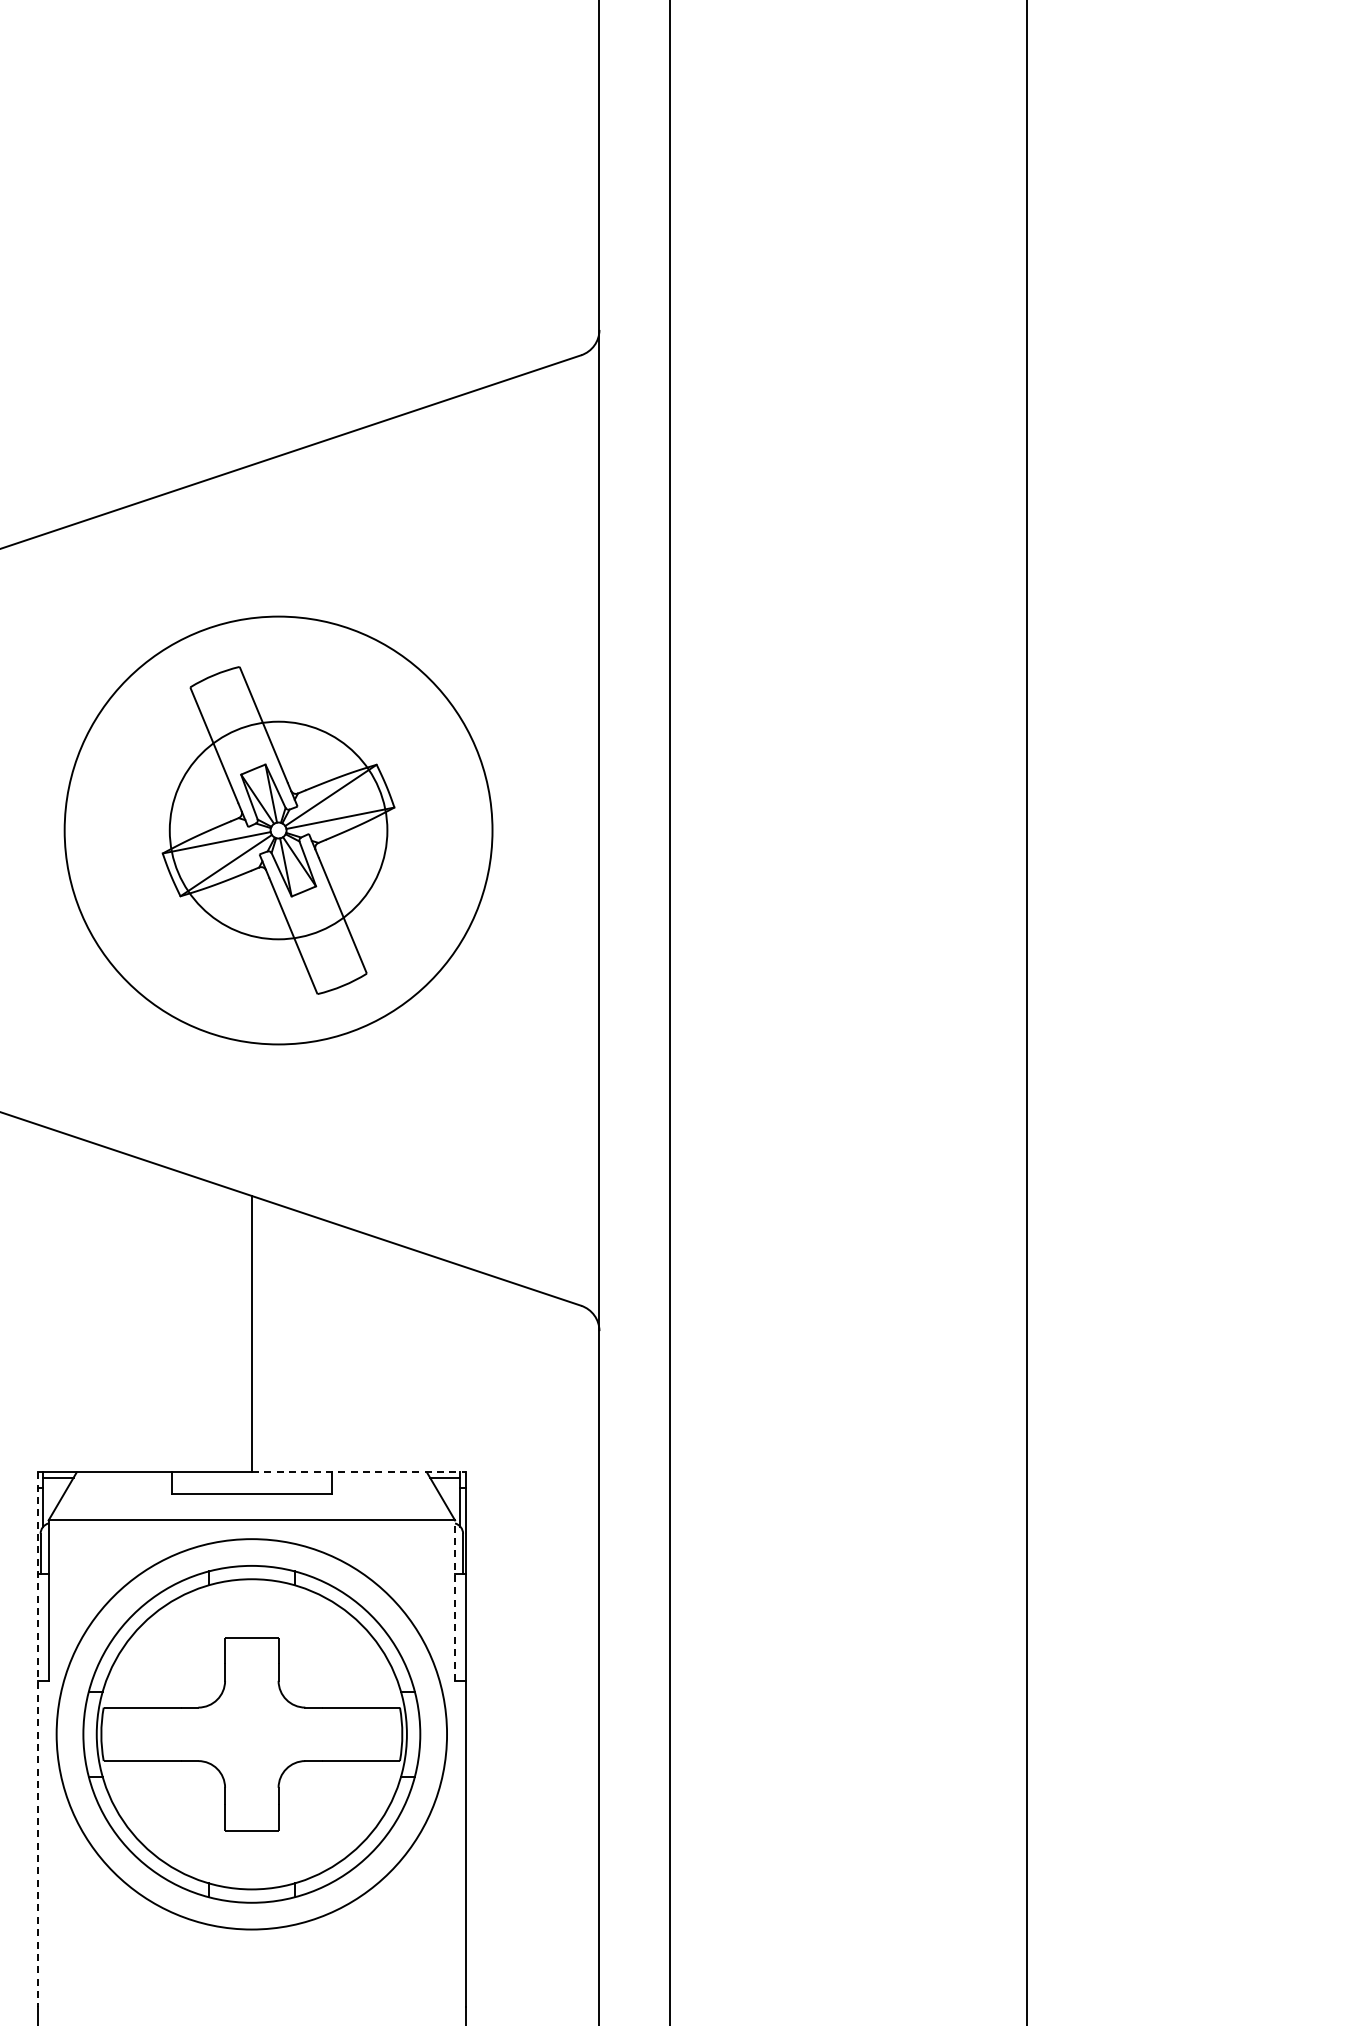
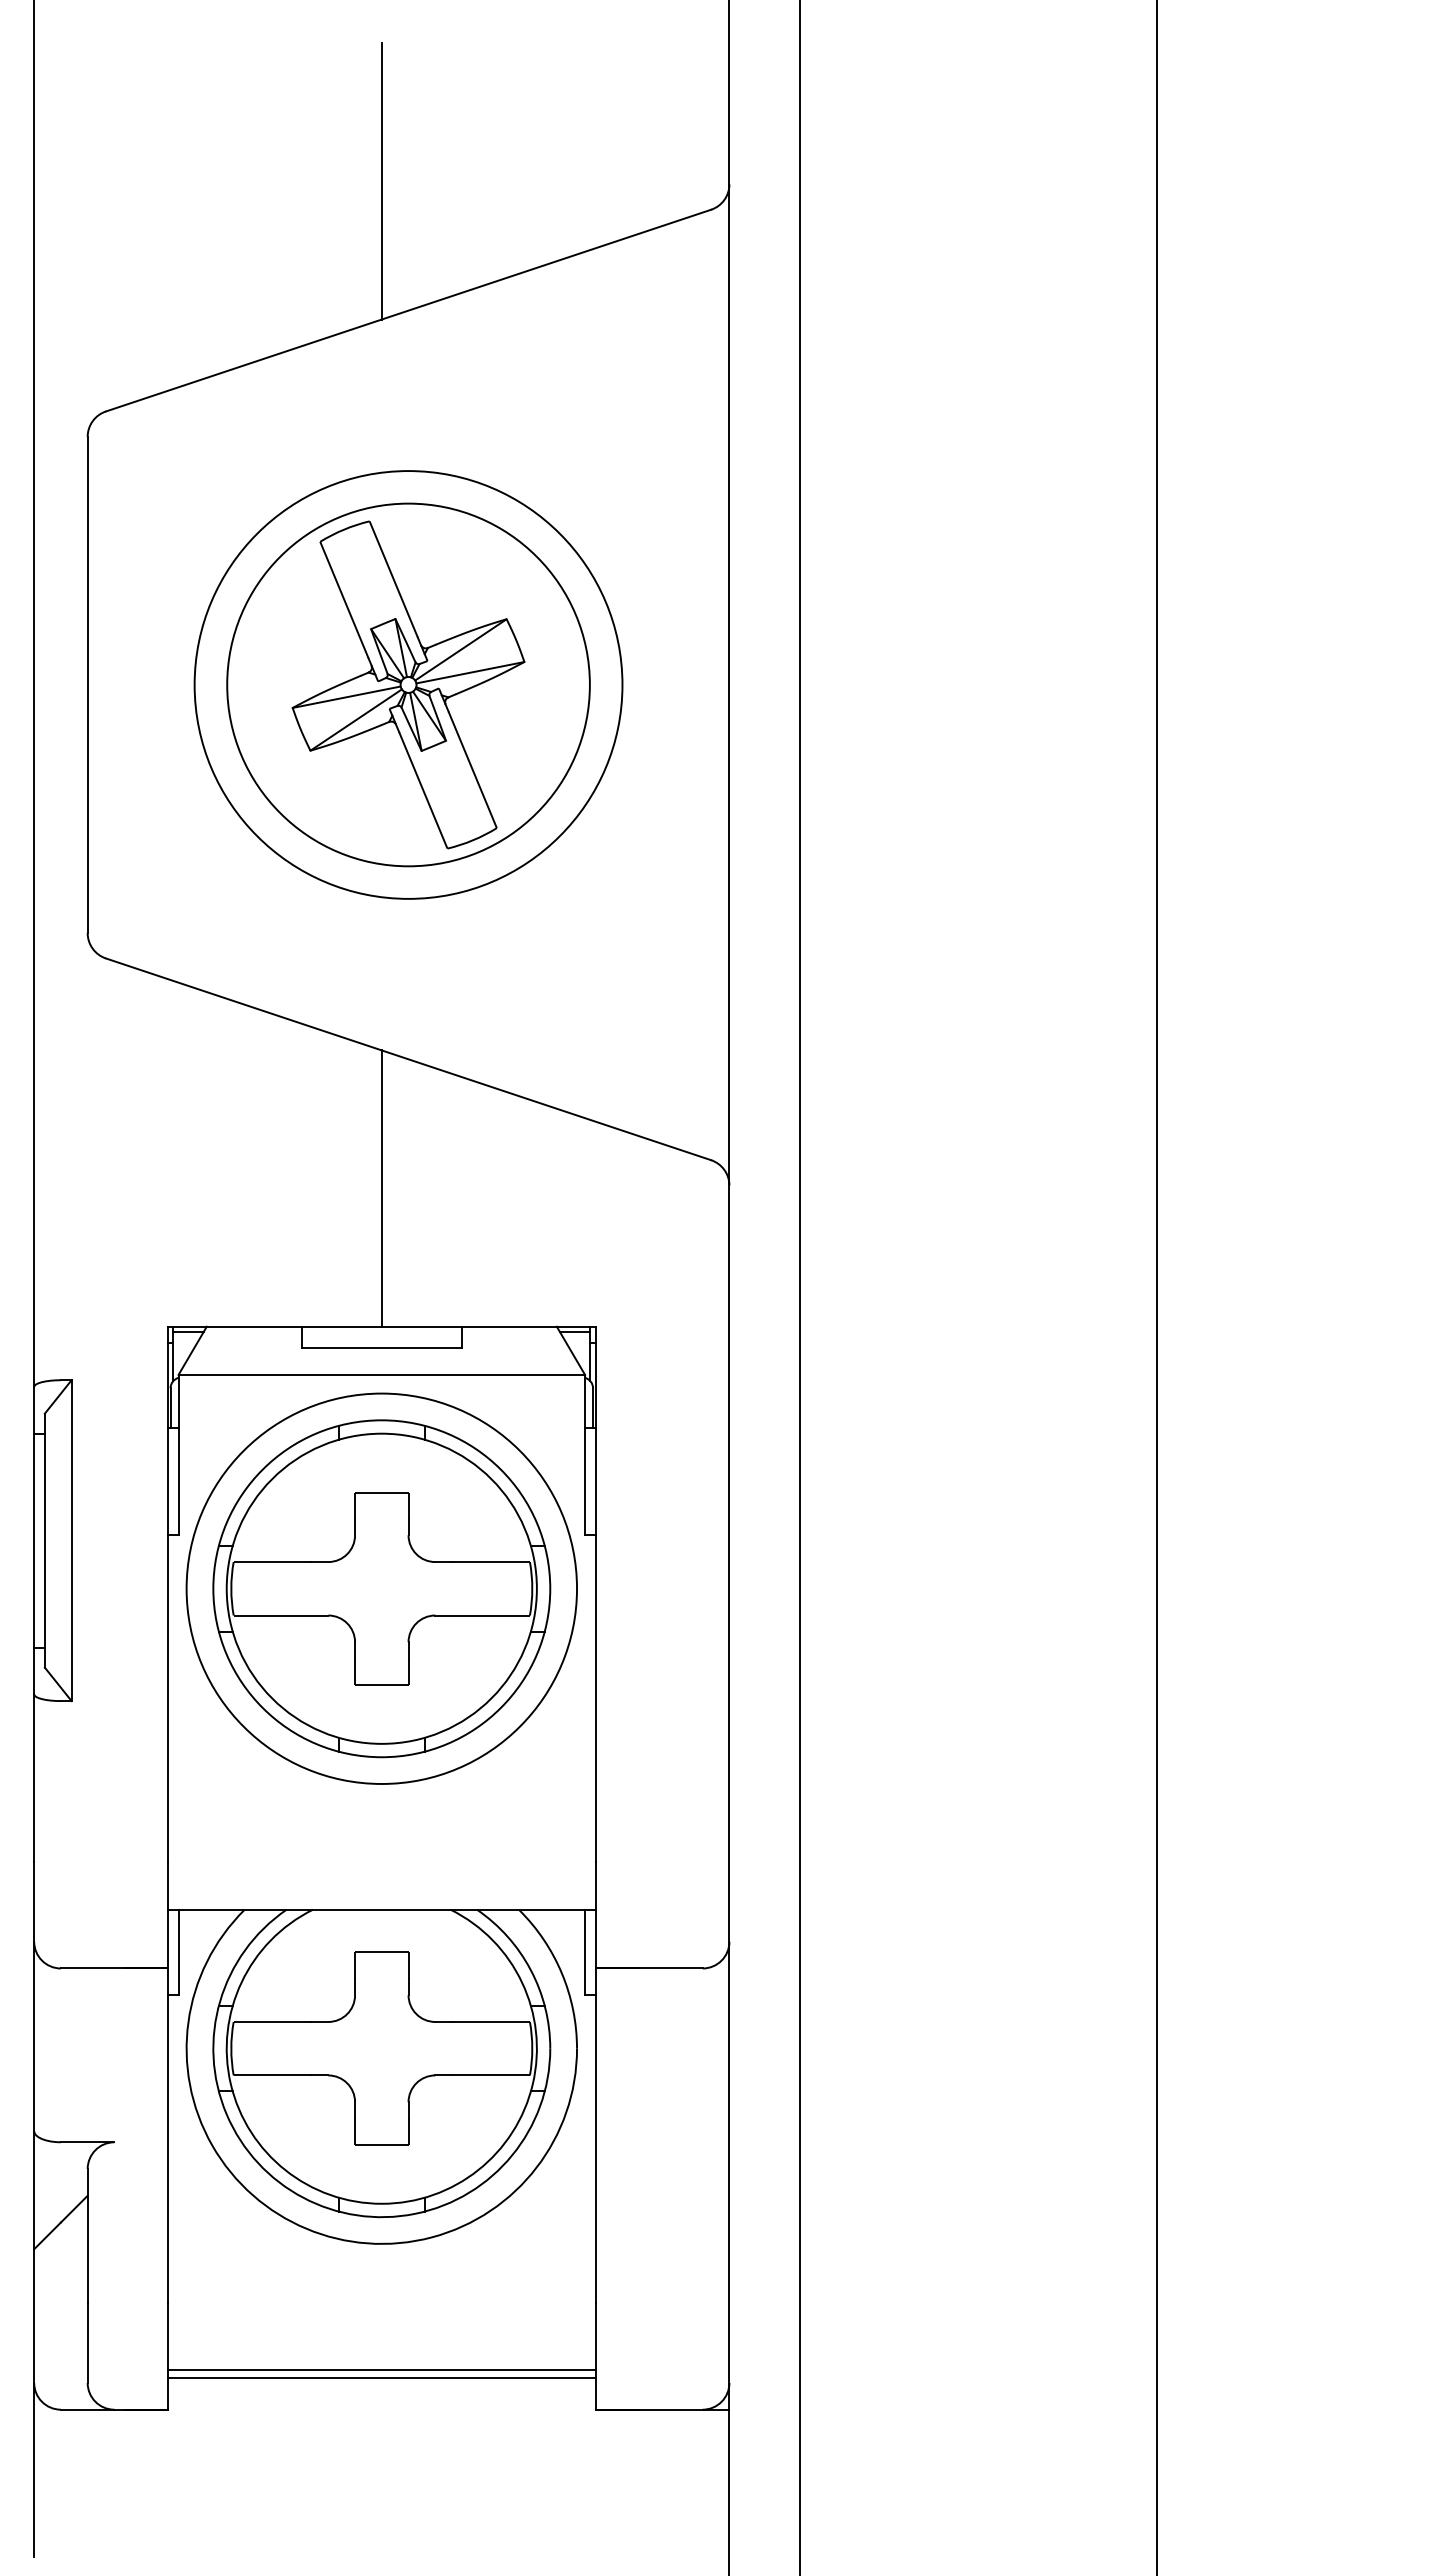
line: (251, 327) -> (381, 181), added
circle: (278, 830) -> (408, 684), size x1.67
line: (358, 1472) -> (488, 1326), dashed -> solid
line: (455, 1600) -> (585, 1454), dashed -> solid
line: (37, 1740) -> (167, 1594), dashed -> solid

